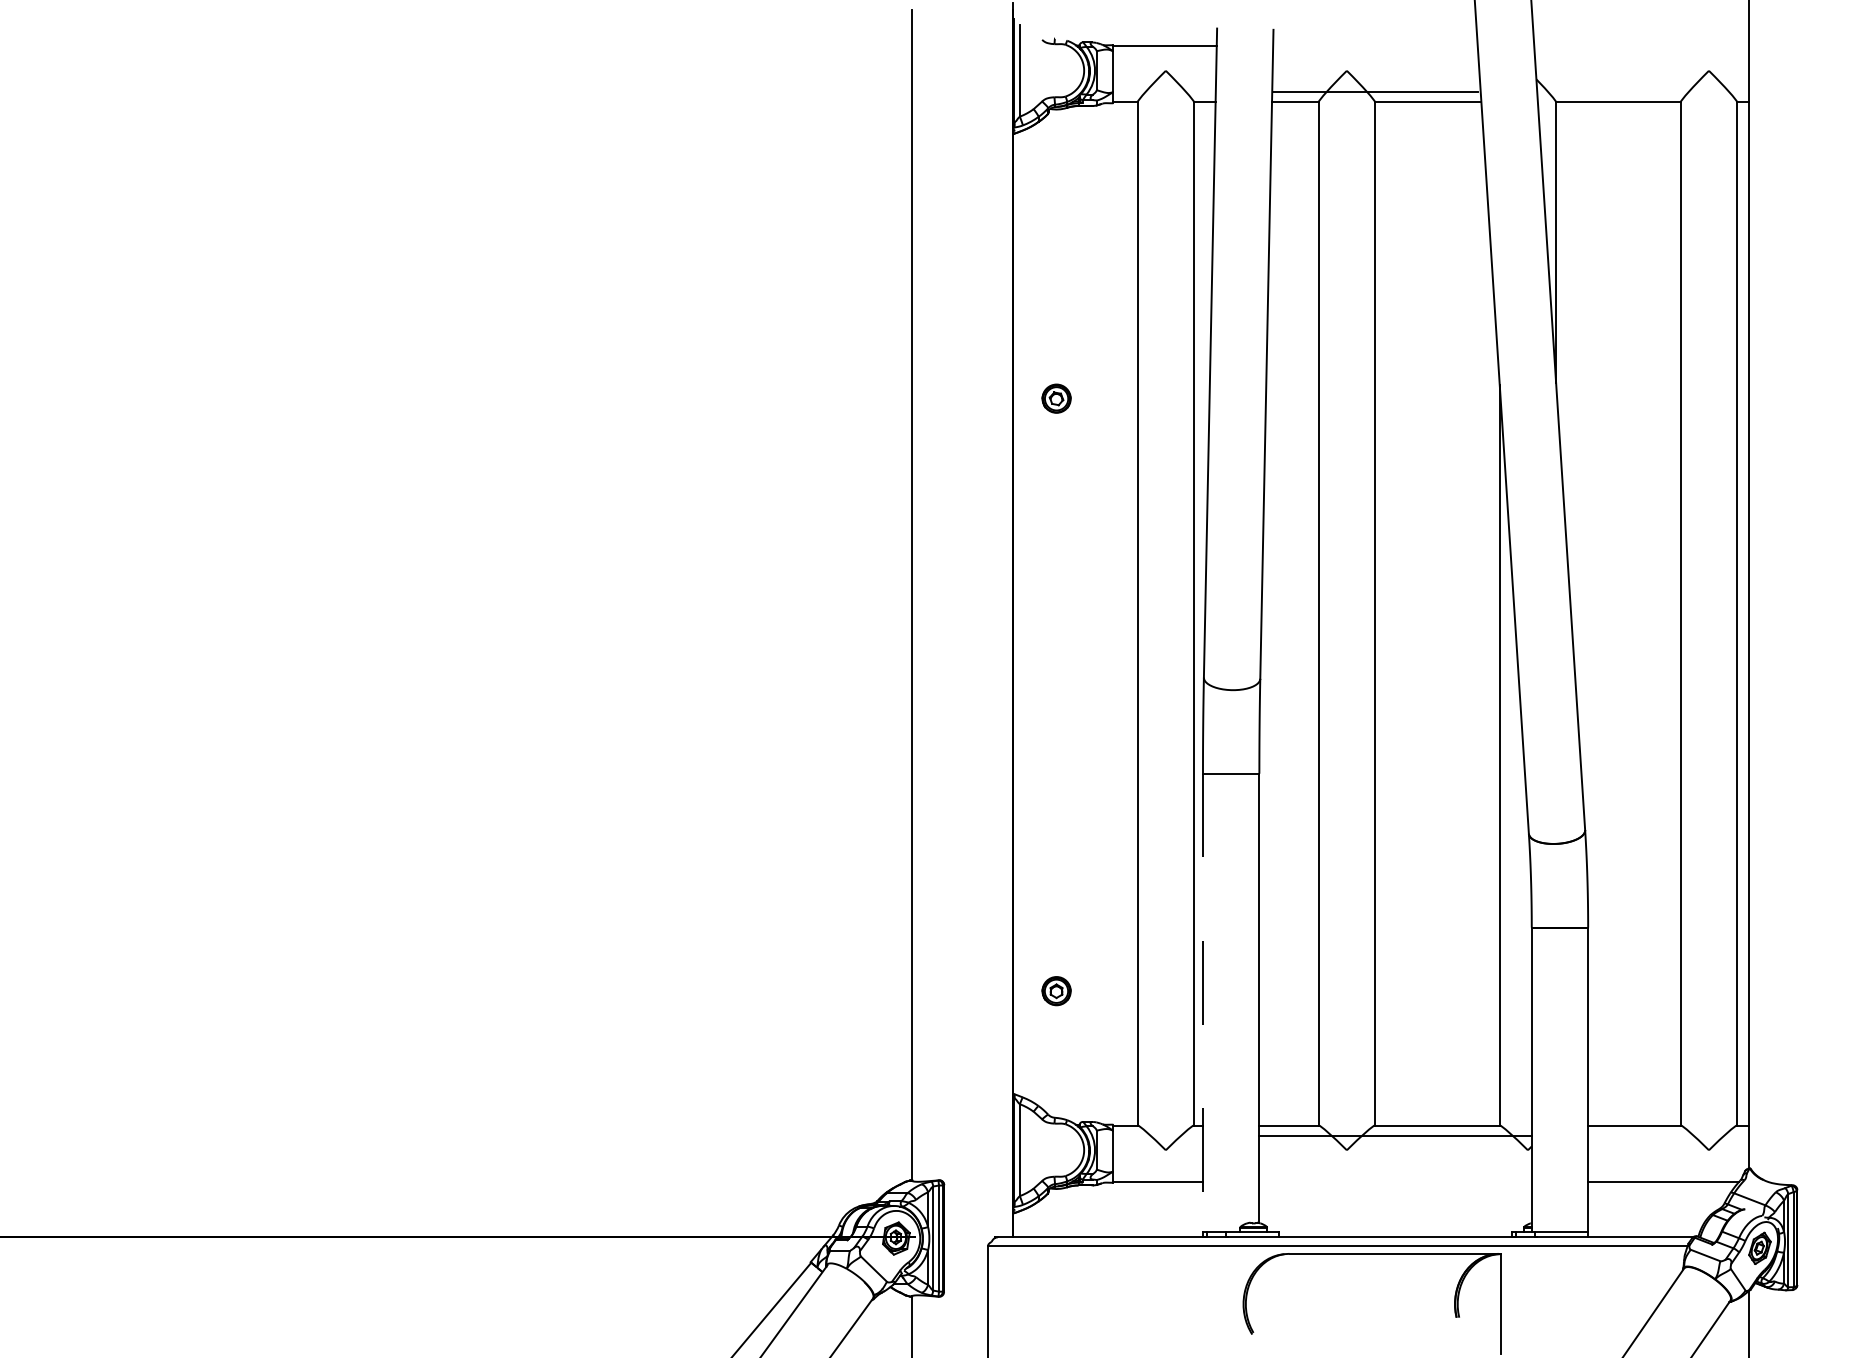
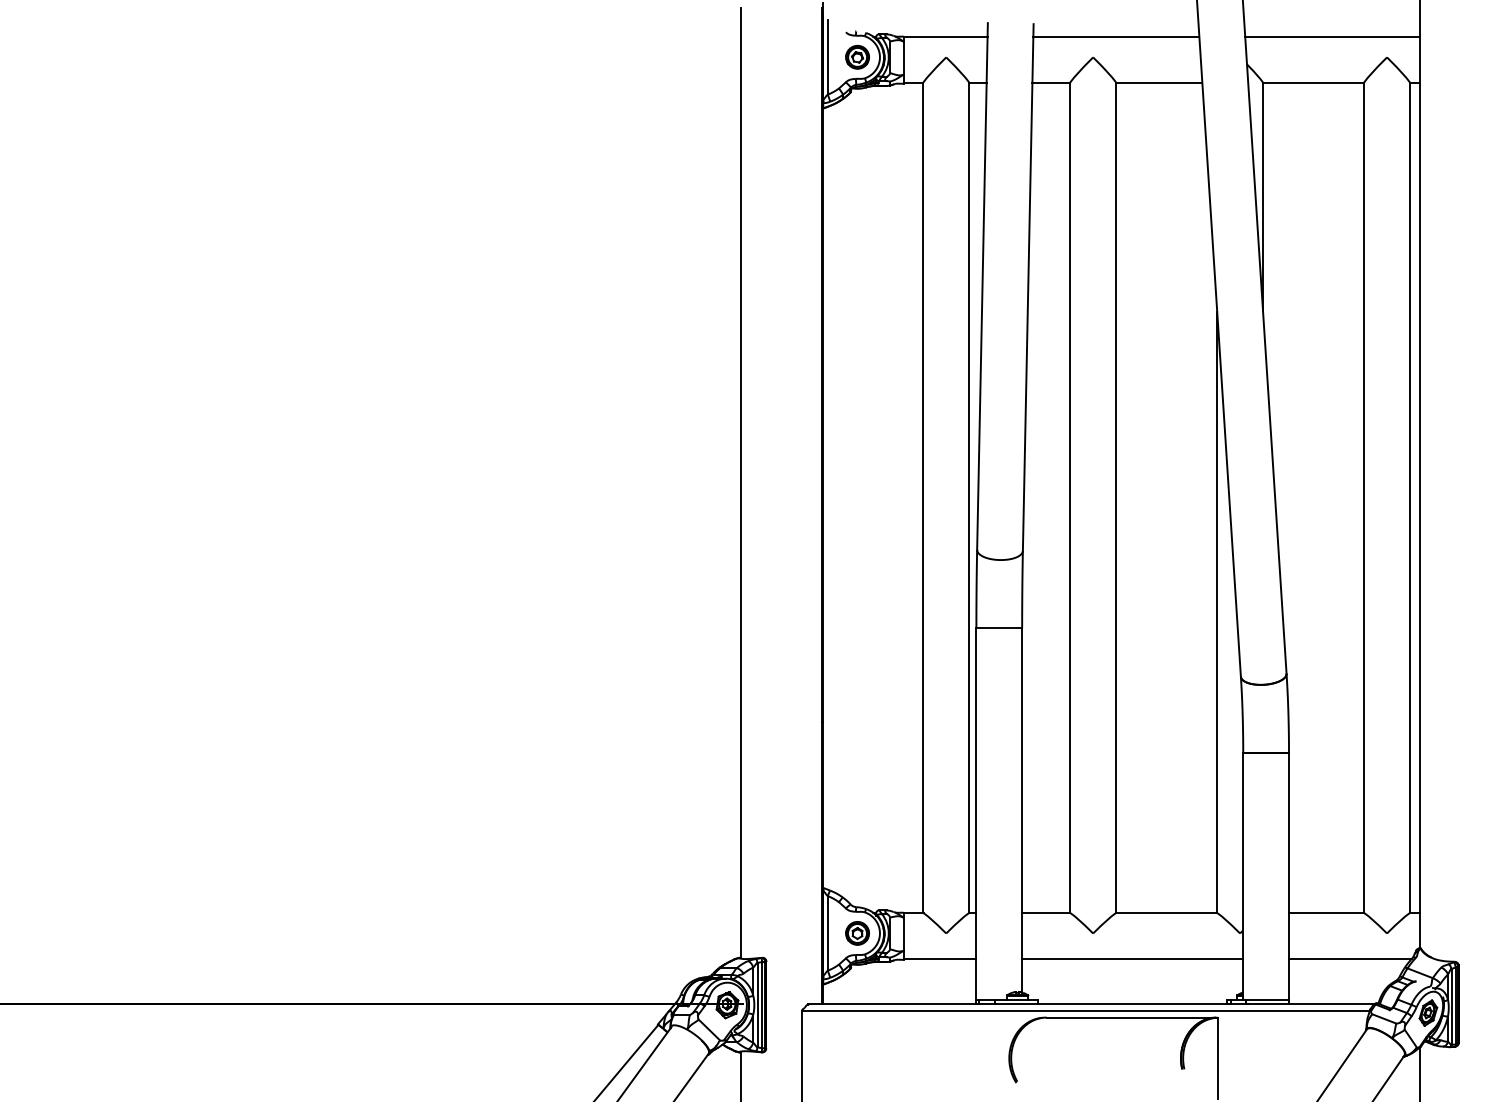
line: (1641, 46) -> (1332, 37), added
line: (1375, 92) -> (1116, 37), moved
part: (1056, 398) -> (857, 57), moved
part: (1056, 991) -> (857, 933), moved
line: (1202, 1003) -> (976, 814), dashed -> solid
line: (1395, 1135) -> (1132, 958), moved

